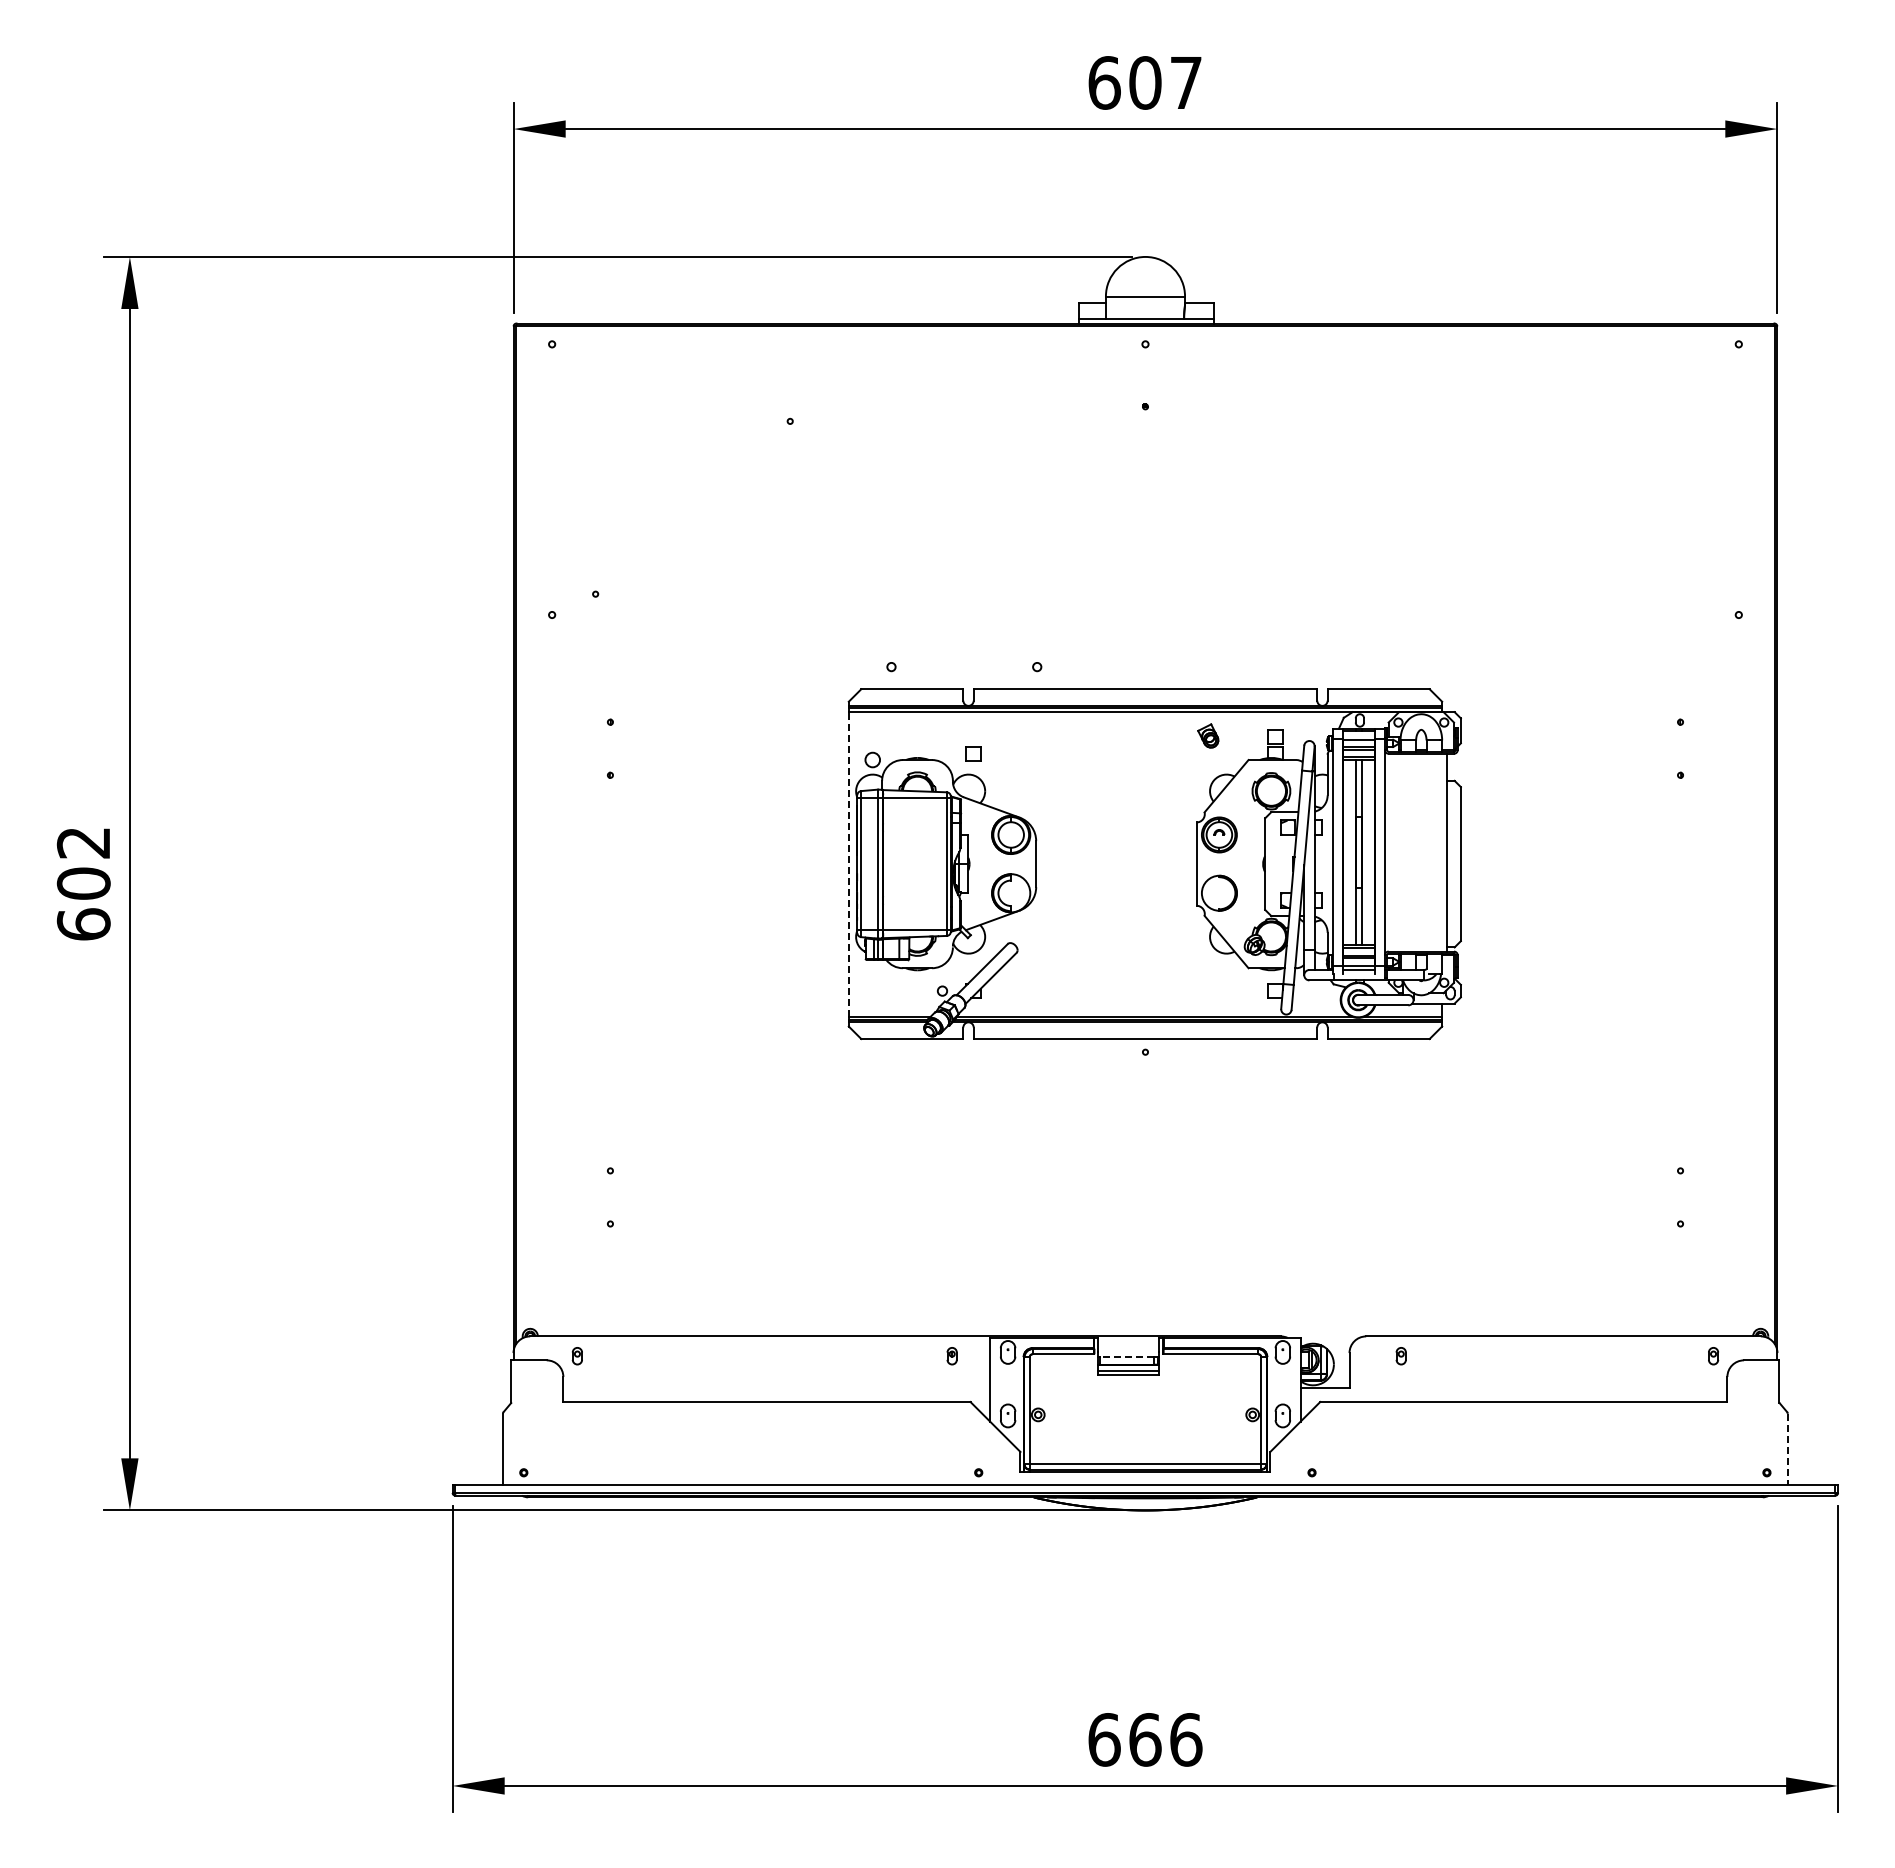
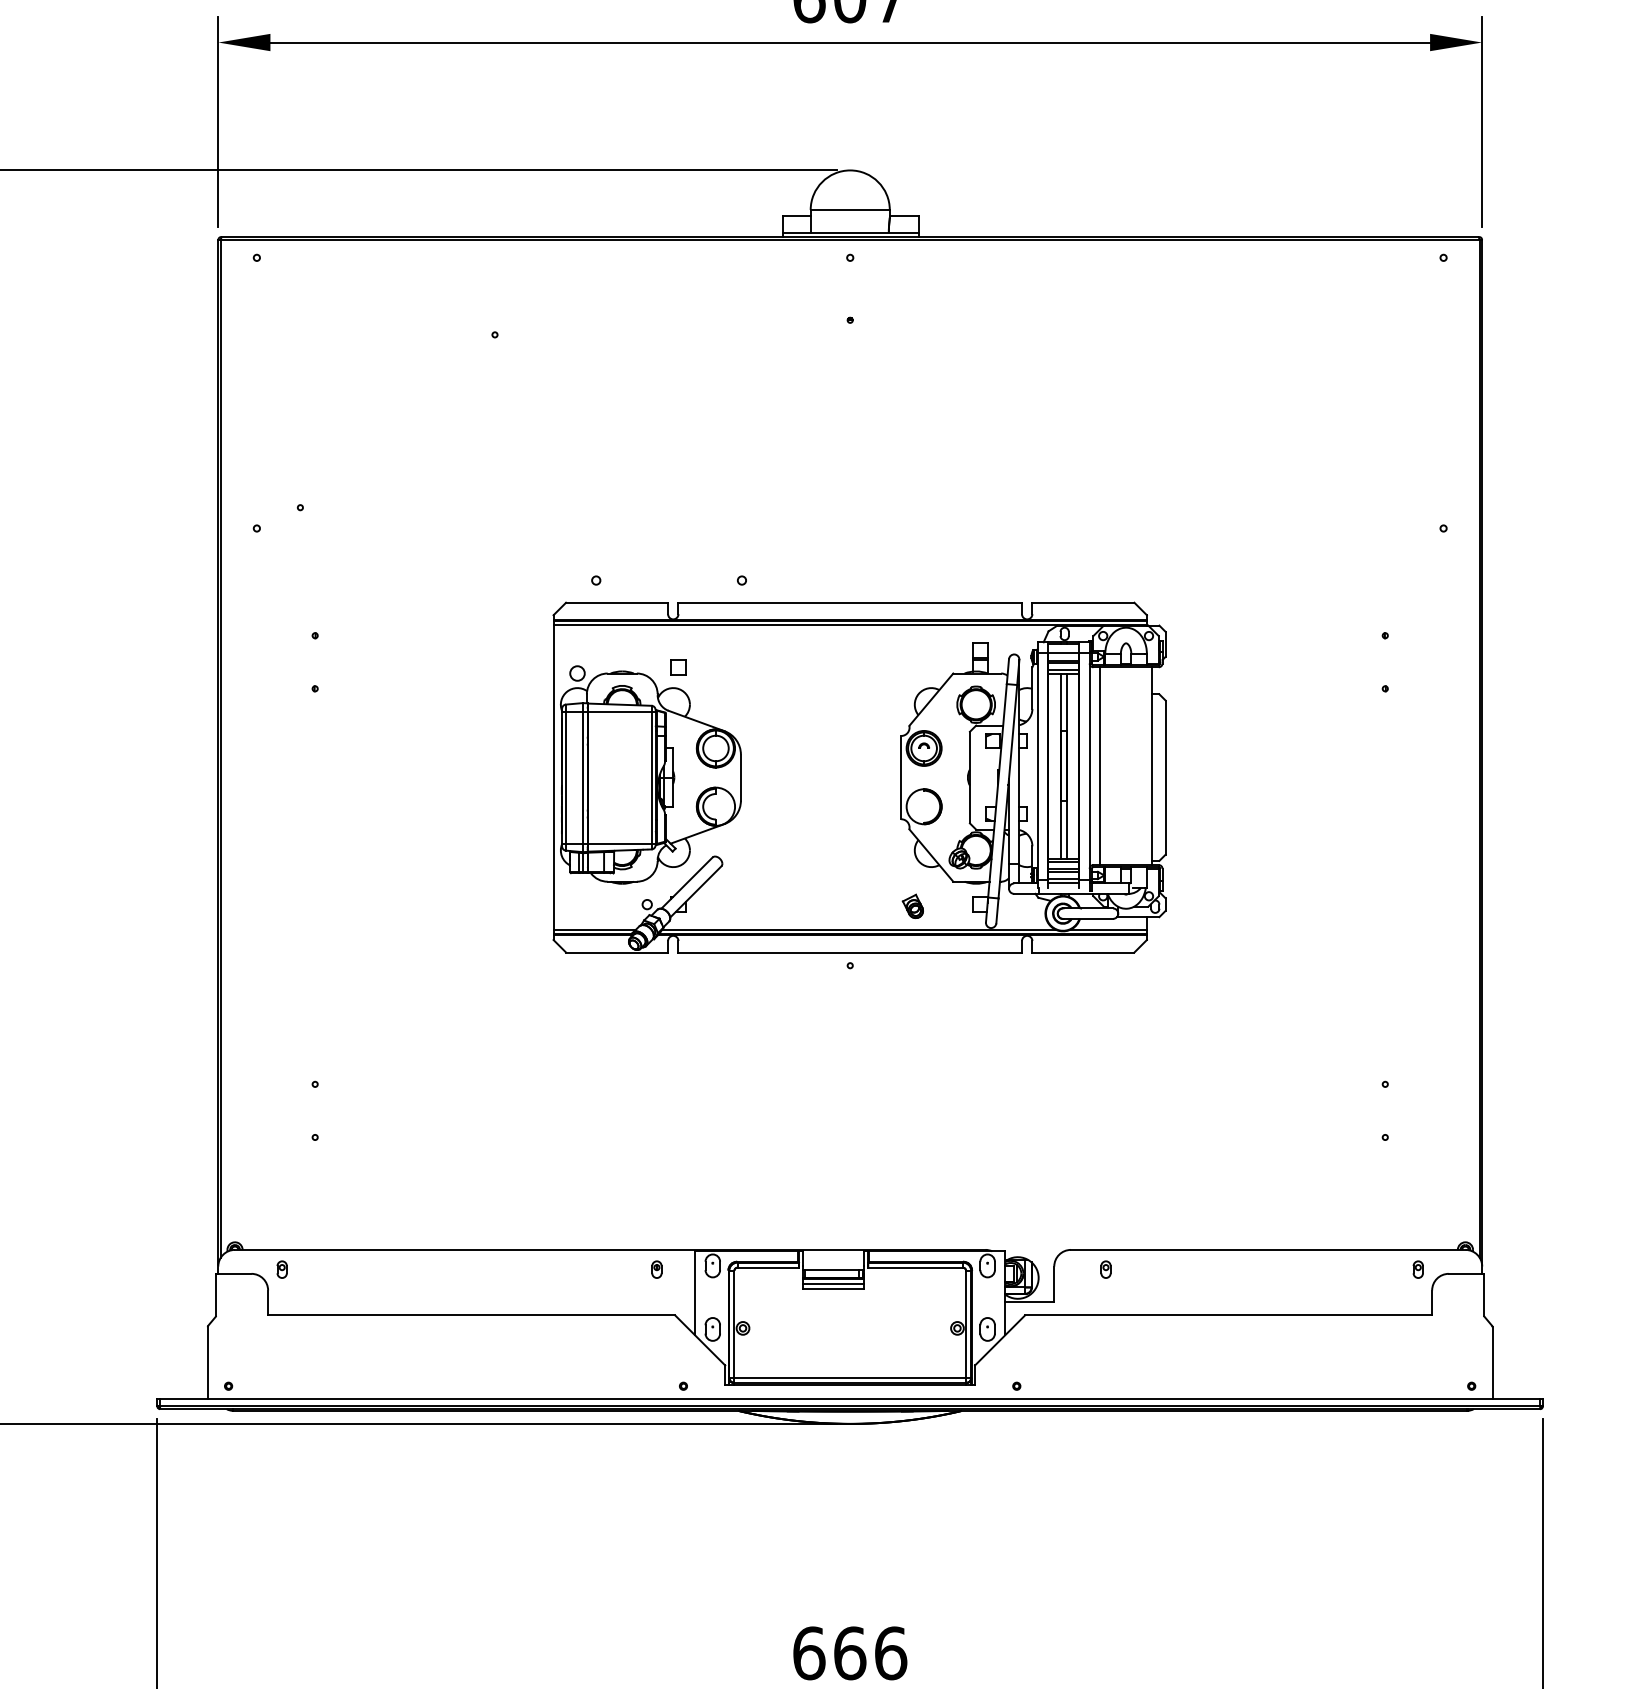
part: (1208, 735) -> (913, 905), moved
line: (1395, 852) -> (1100, 765), added
line: (848, 863) -> (553, 776), dashed -> solid
line: (1126, 1356) -> (831, 1269), dashed -> solid
line: (1787, 1449) -> (1492, 1362), dashed -> solid

